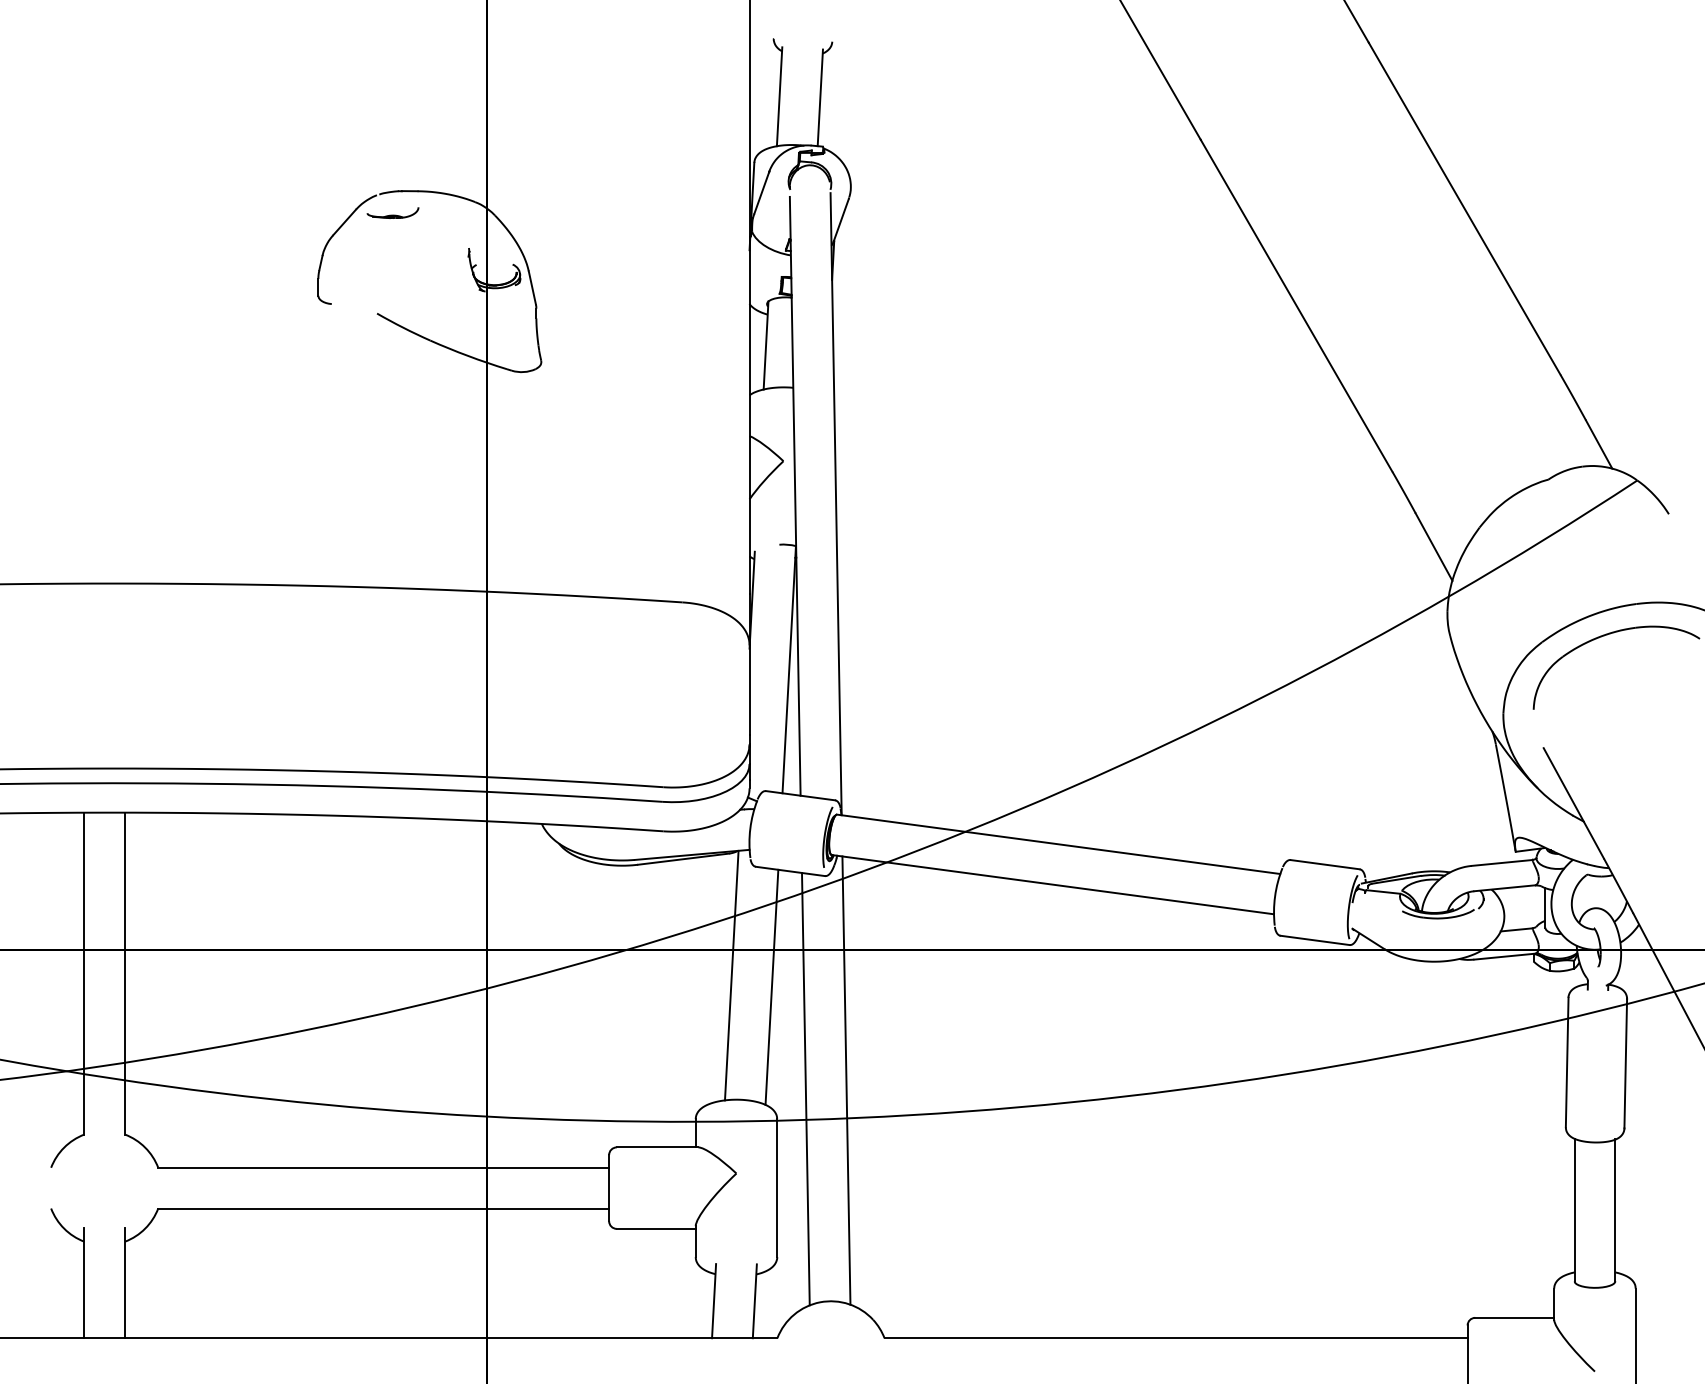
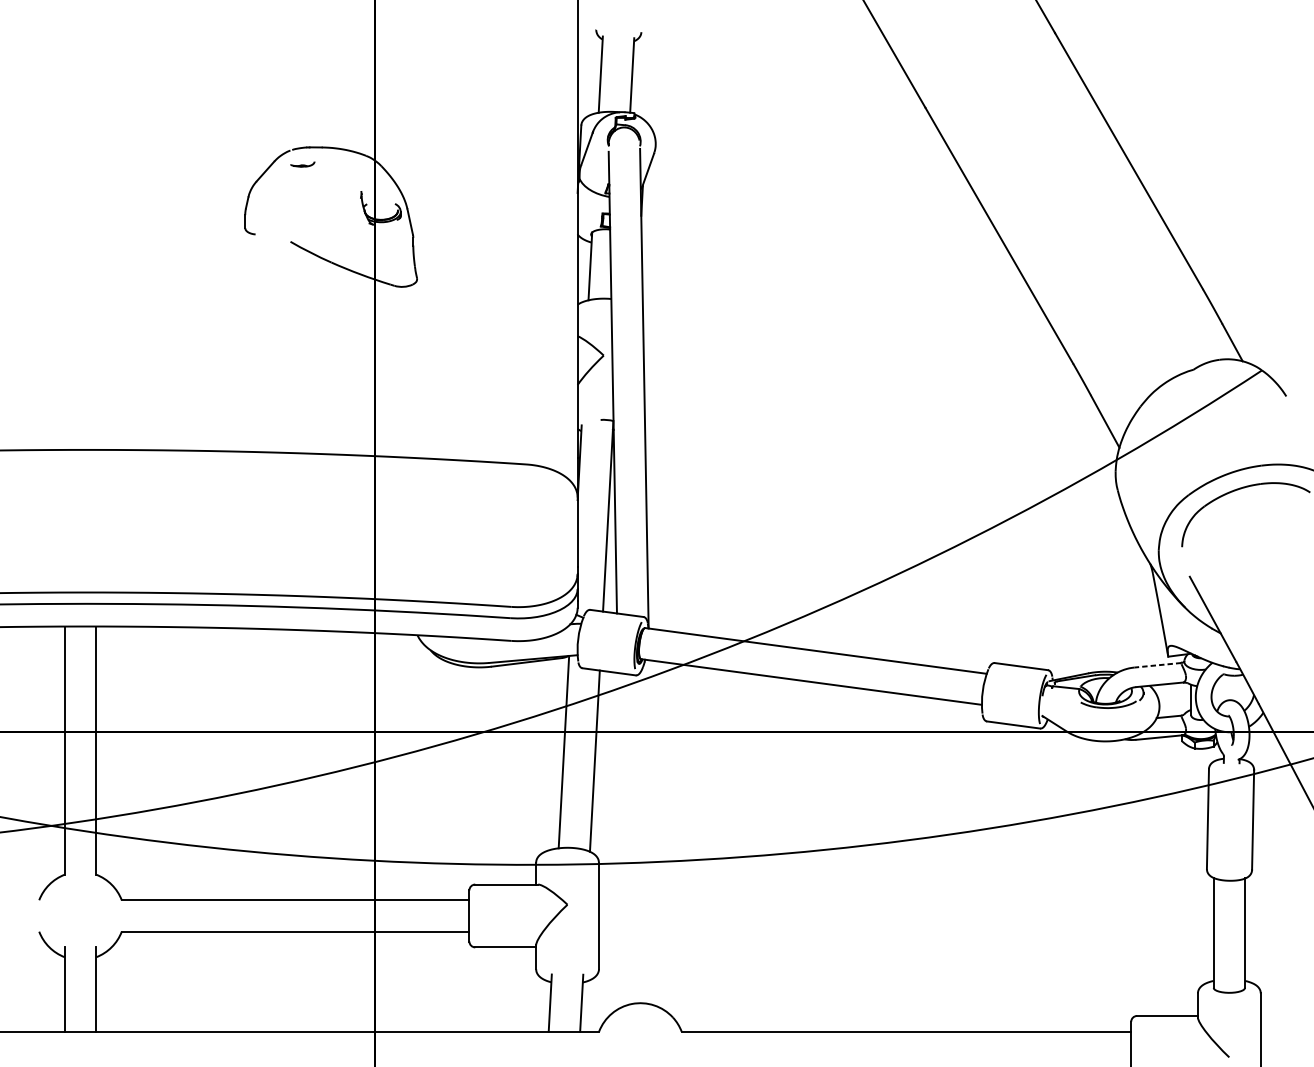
part: (392, 212) -> (302, 163), size x0.6
line: (1502, 862) -> (1158, 664), solid -> dashed
line: (846, 1080) -> (652, 832), removed
line: (805, 1088) -> (620, 839), removed

